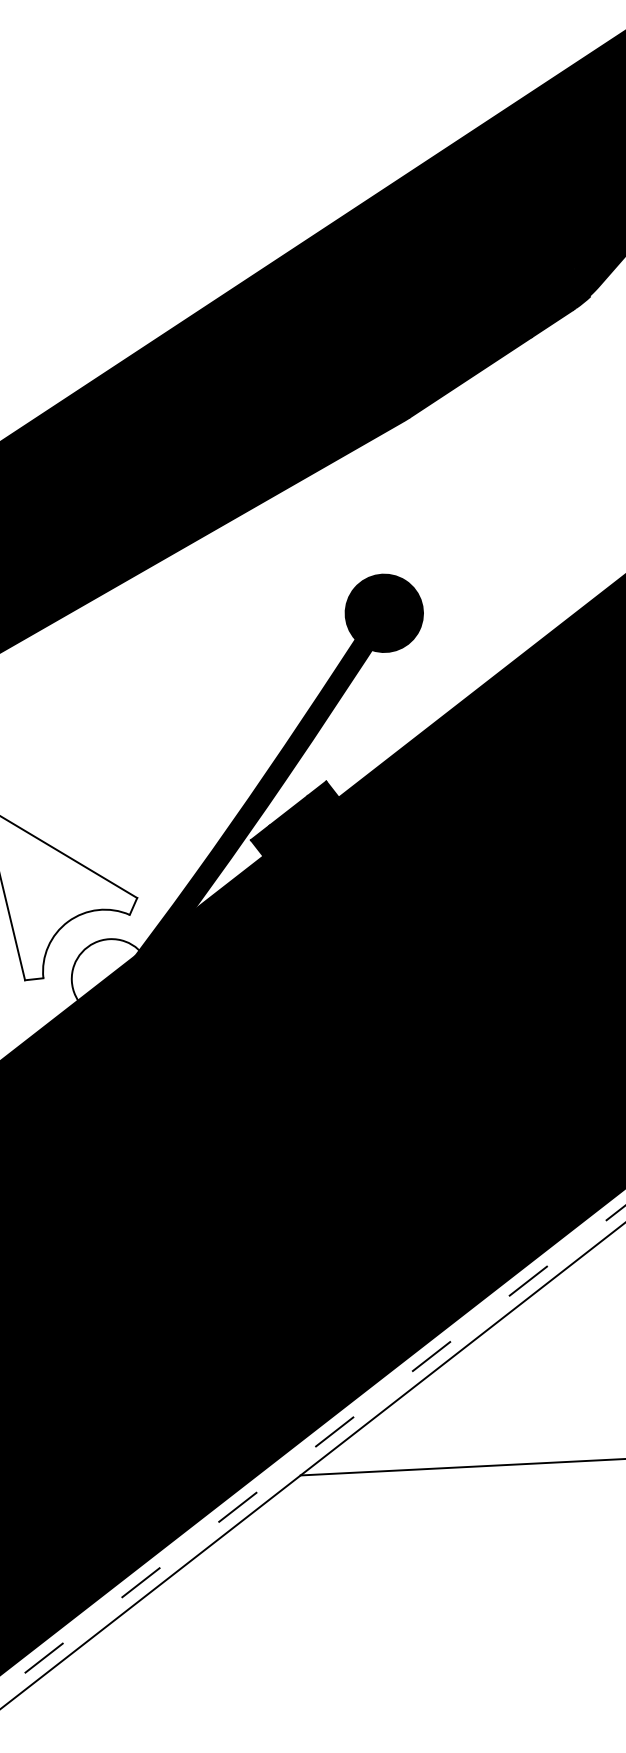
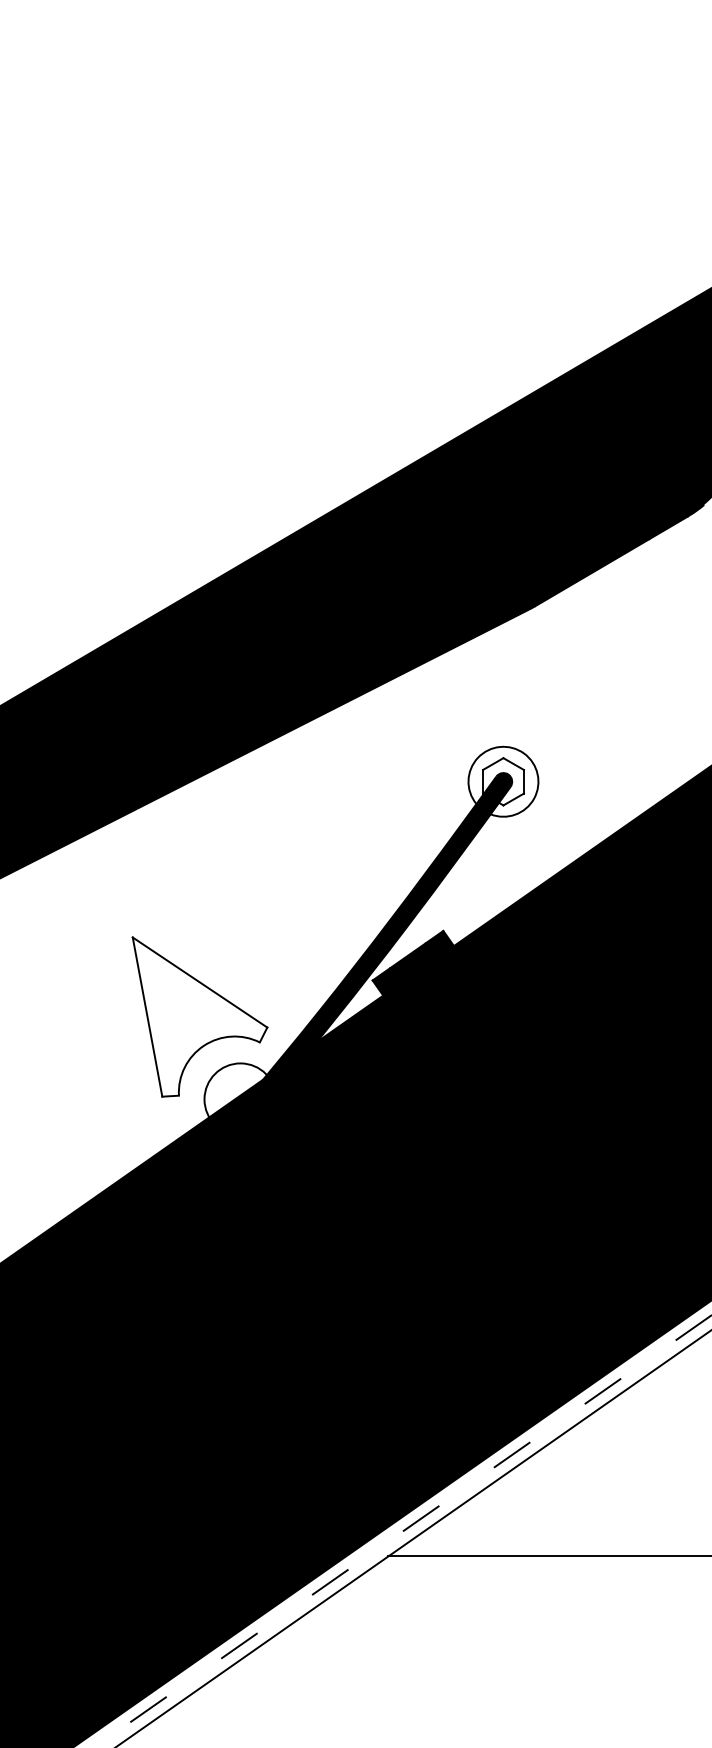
fill: (384, 613) -> (503, 781), removed

